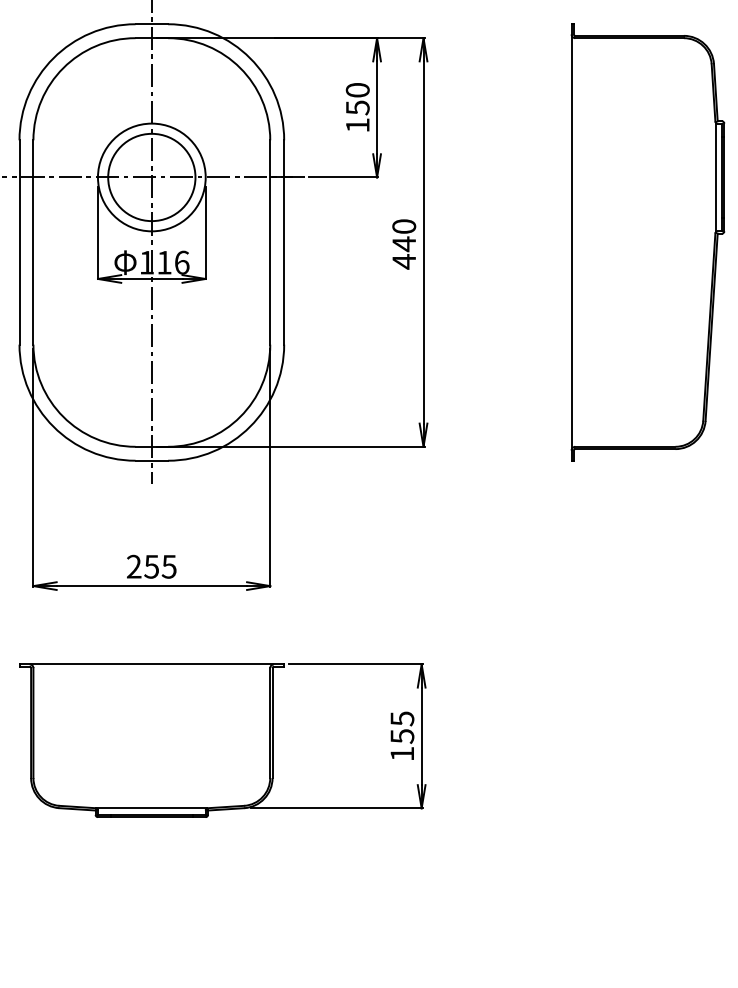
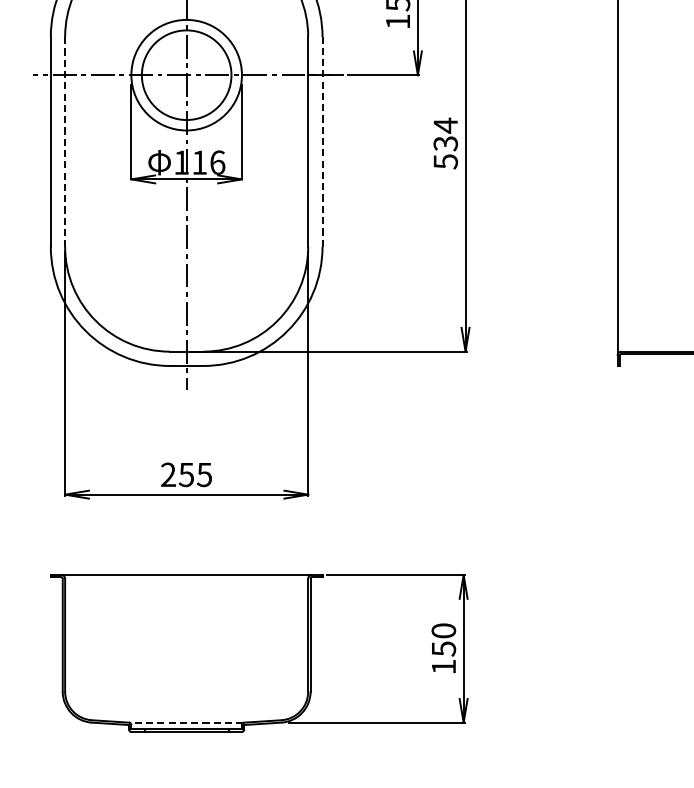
line: (33, 242) -> (65, 141), solid -> dashed
line: (284, 242) -> (322, 141), solid -> dashed
text: (404, 243) -> (446, 142), 440 -> 534
text: (402, 718) -> (443, 630), 155 -> 150
line: (151, 808) -> (186, 722), solid -> dashed

